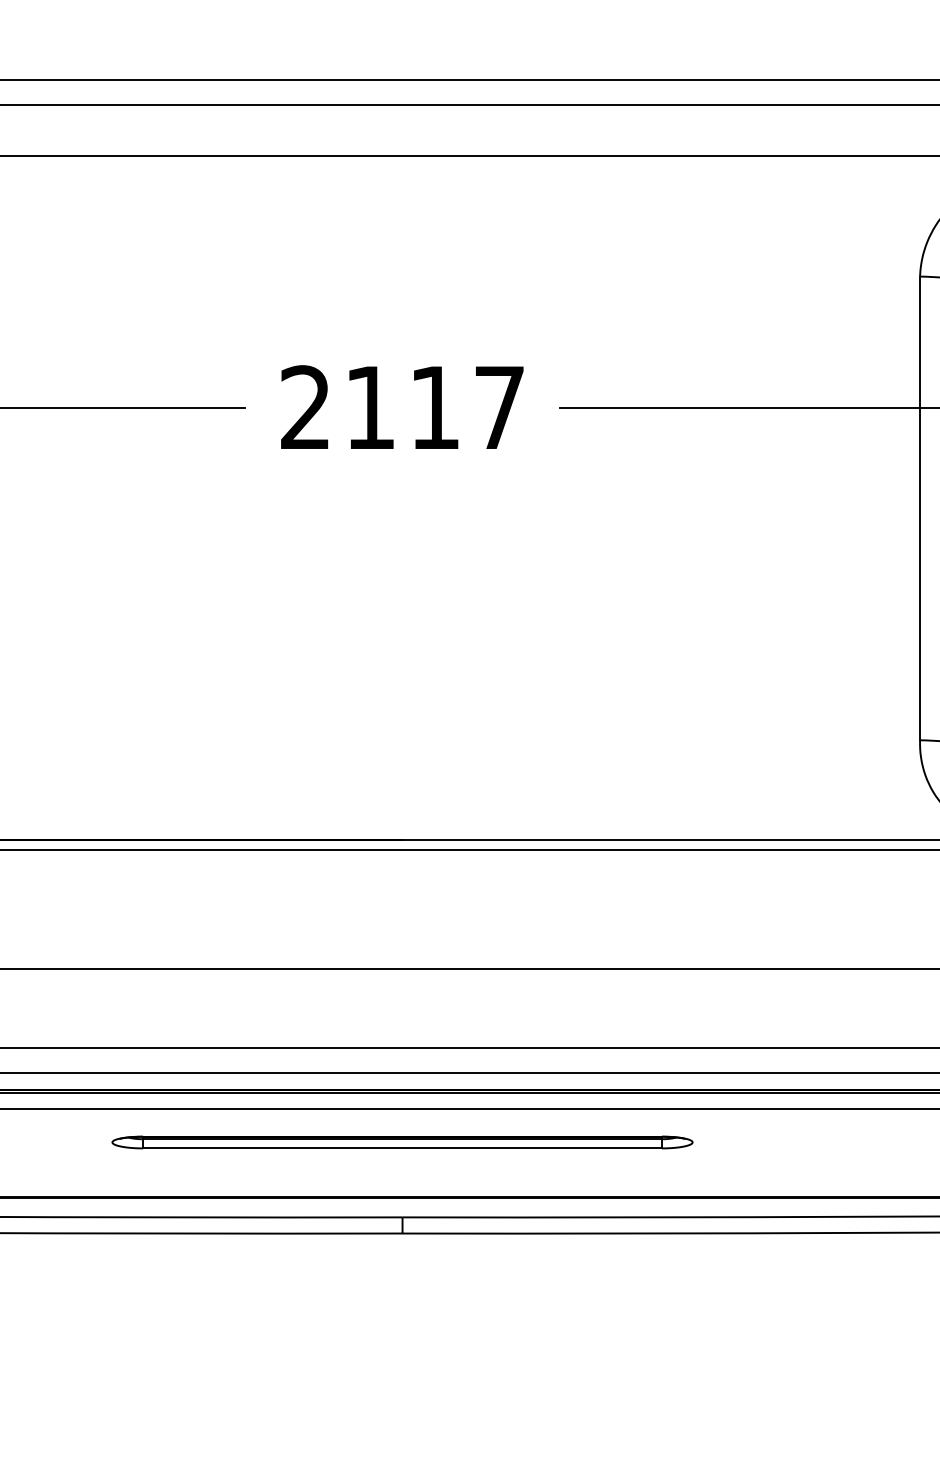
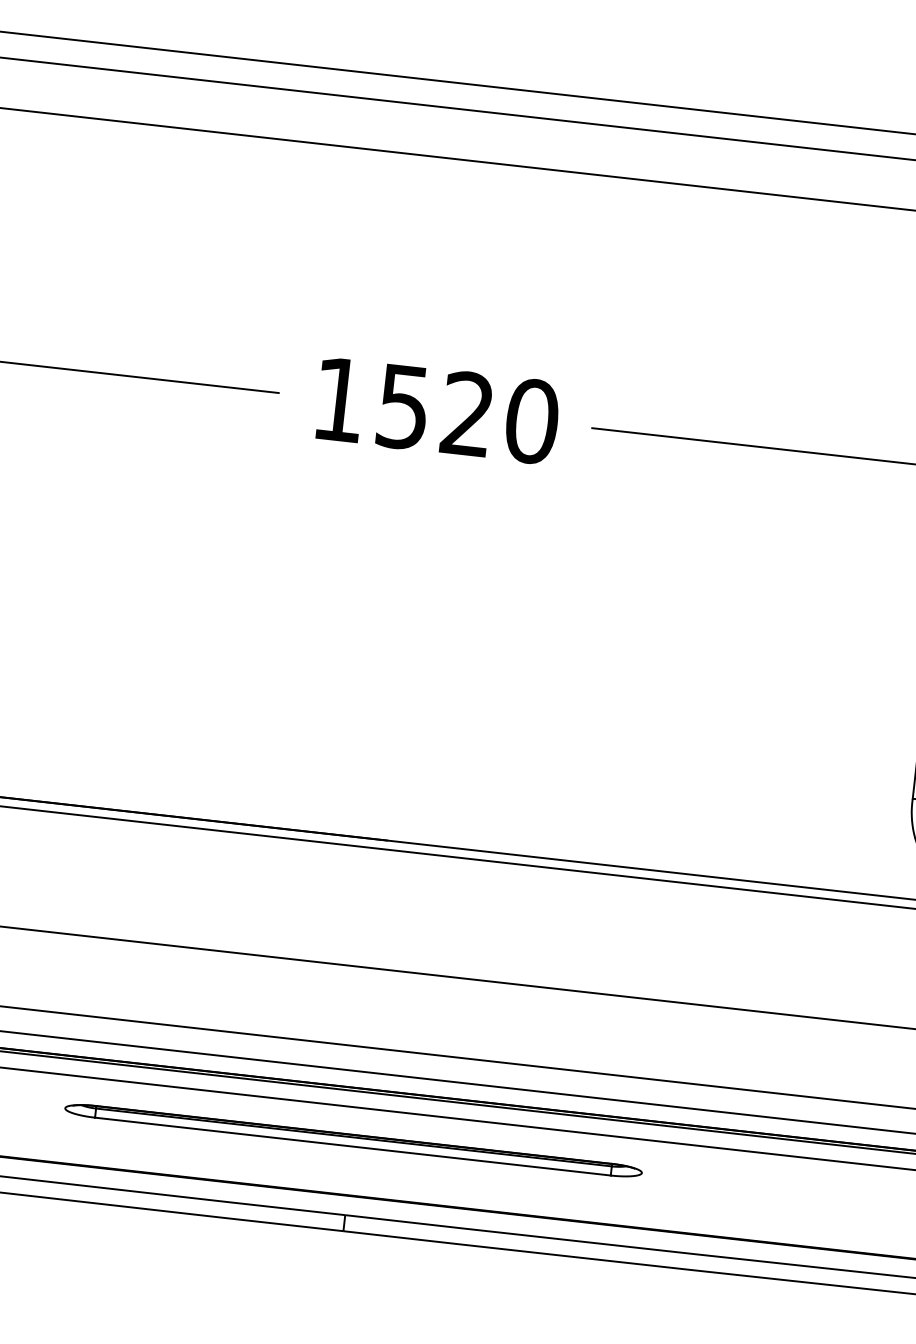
text: (403, 407) -> (436, 410), 2117 -> 1520

